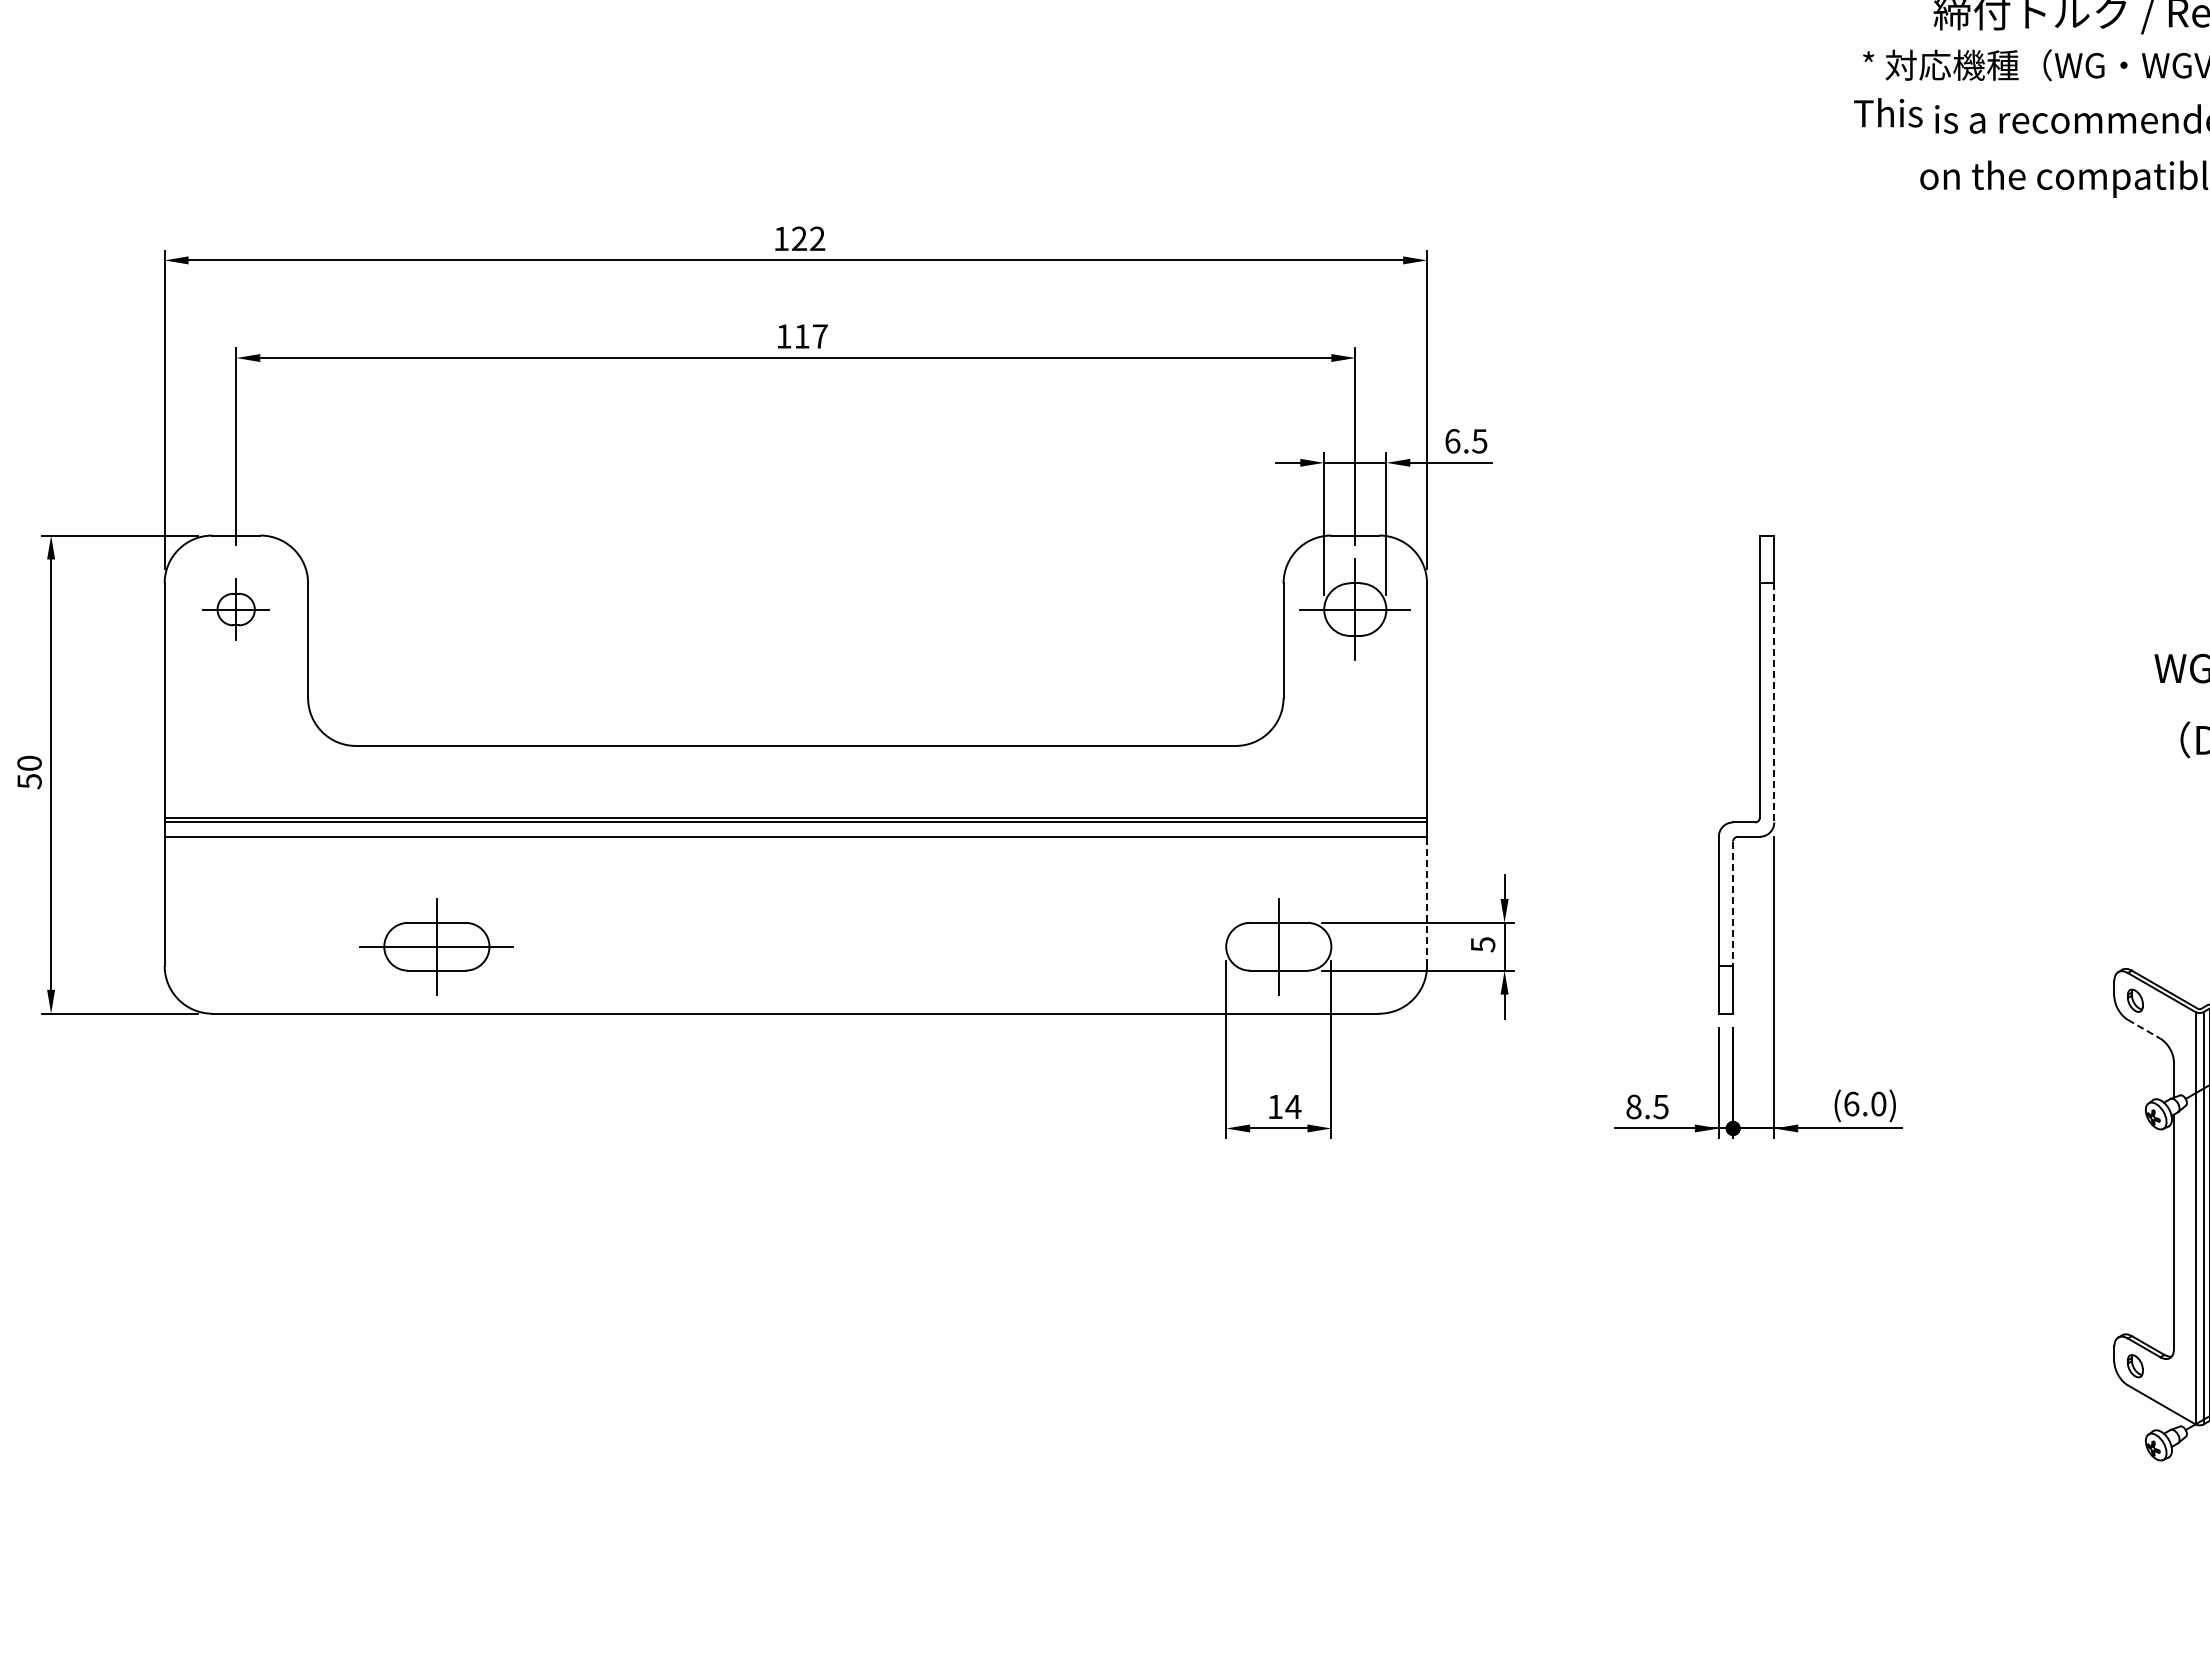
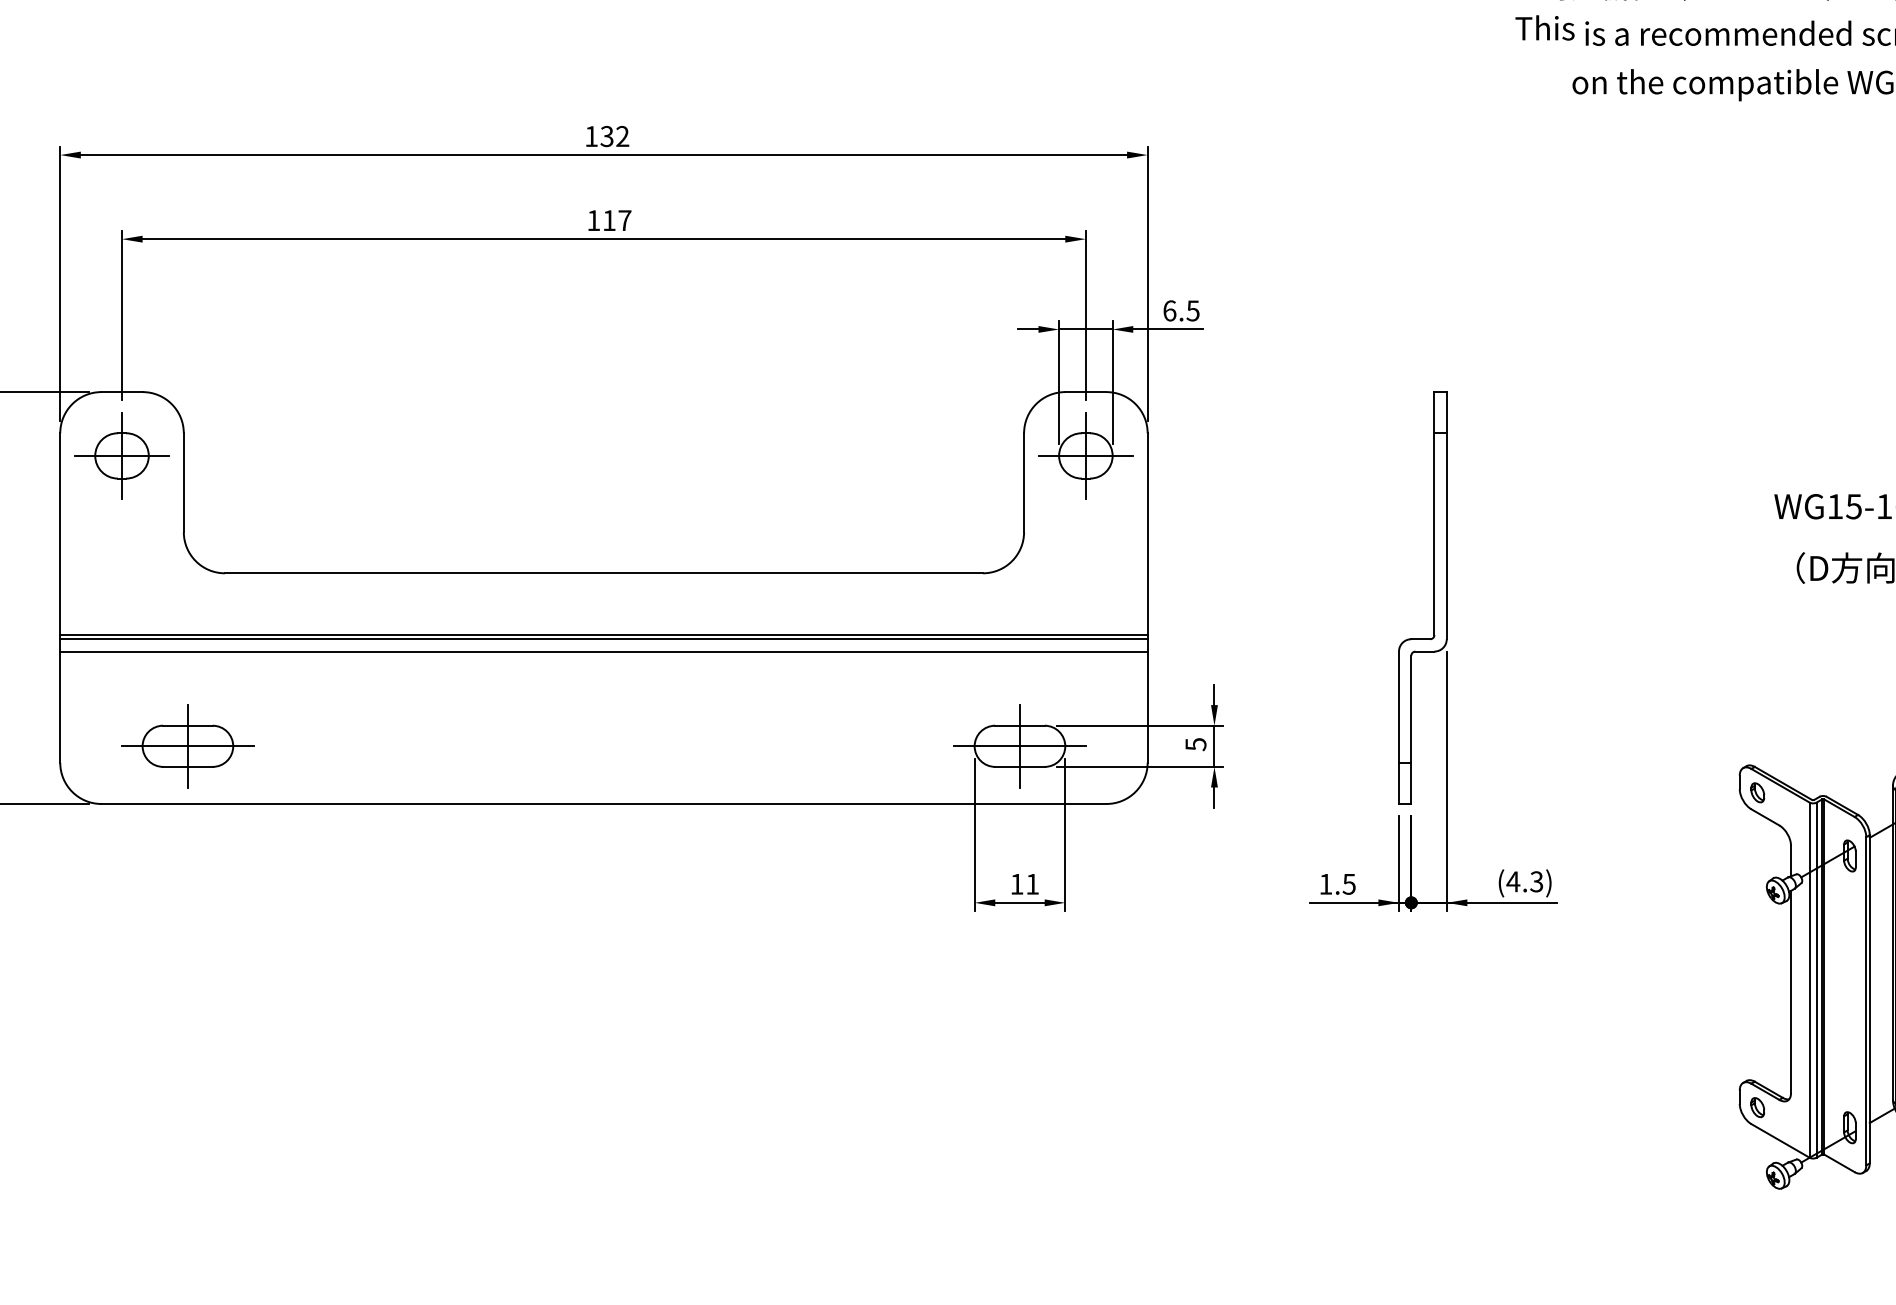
text: (798, 239) -> (606, 137), 122 -> 132
part: (235, 609) -> (121, 455), size x1.67
line: (1774, 702) -> (1446, 535), dashed -> solid
line: (1427, 901) -> (1148, 707), dashed -> solid
line: (1733, 904) -> (1411, 709), dashed -> solid
part: (436, 946) -> (187, 746), moved
line: (1278, 946) -> (1019, 746), added
line: (2144, 1029) -> (1765, 817), dashed -> solid
text: (1864, 1103) -> (1524, 881), (6.0) -> (4.3)
text: (1293, 1106) -> (1032, 883), 14 -> 11
text: (1633, 1106) -> (1325, 883), 8.5 -> 1.5

